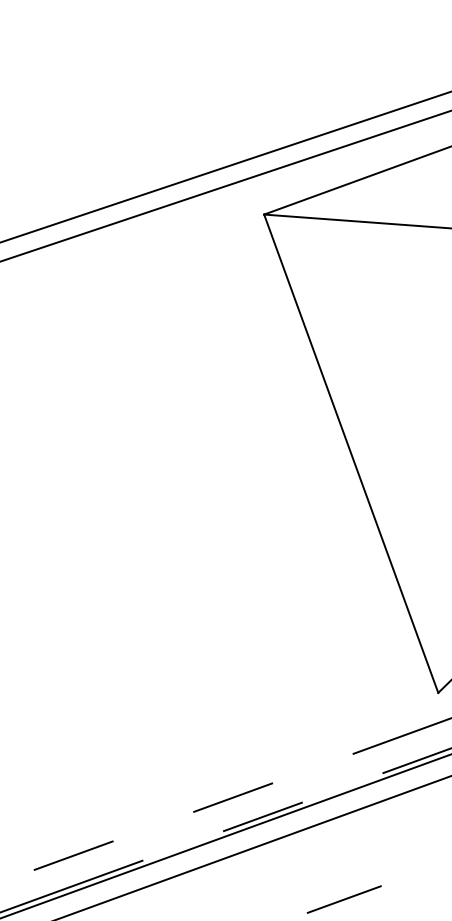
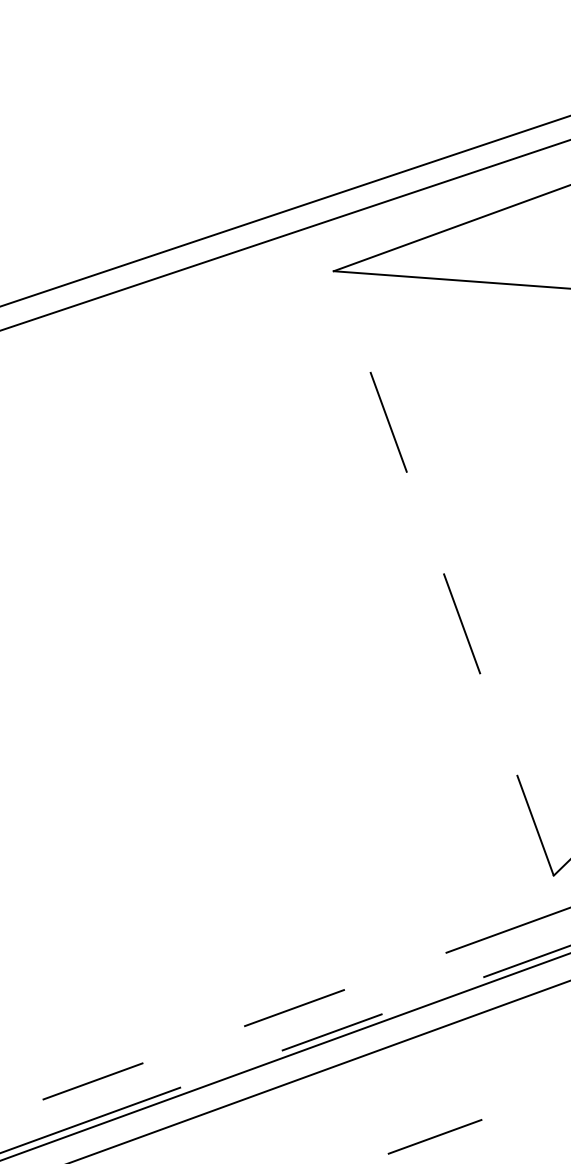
line: (351, 453) -> (443, 573), solid -> dashed

